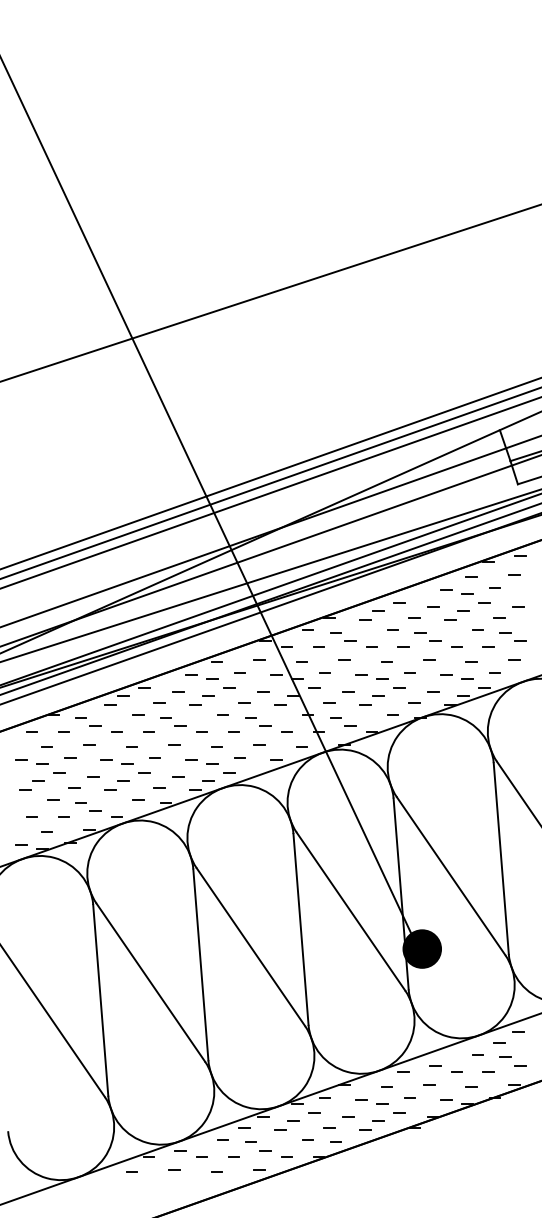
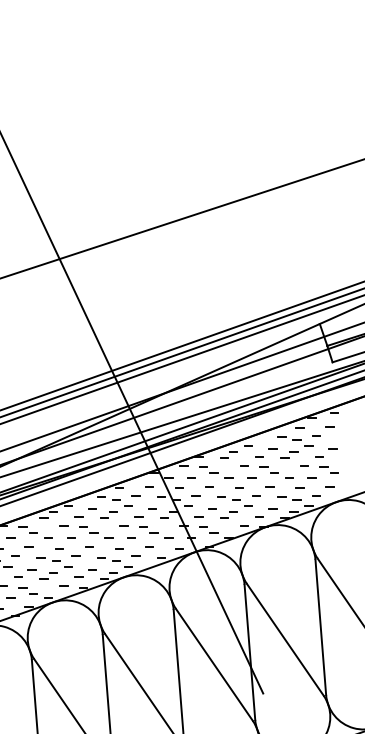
fill: (422, 948) -> (265, 690), removed

